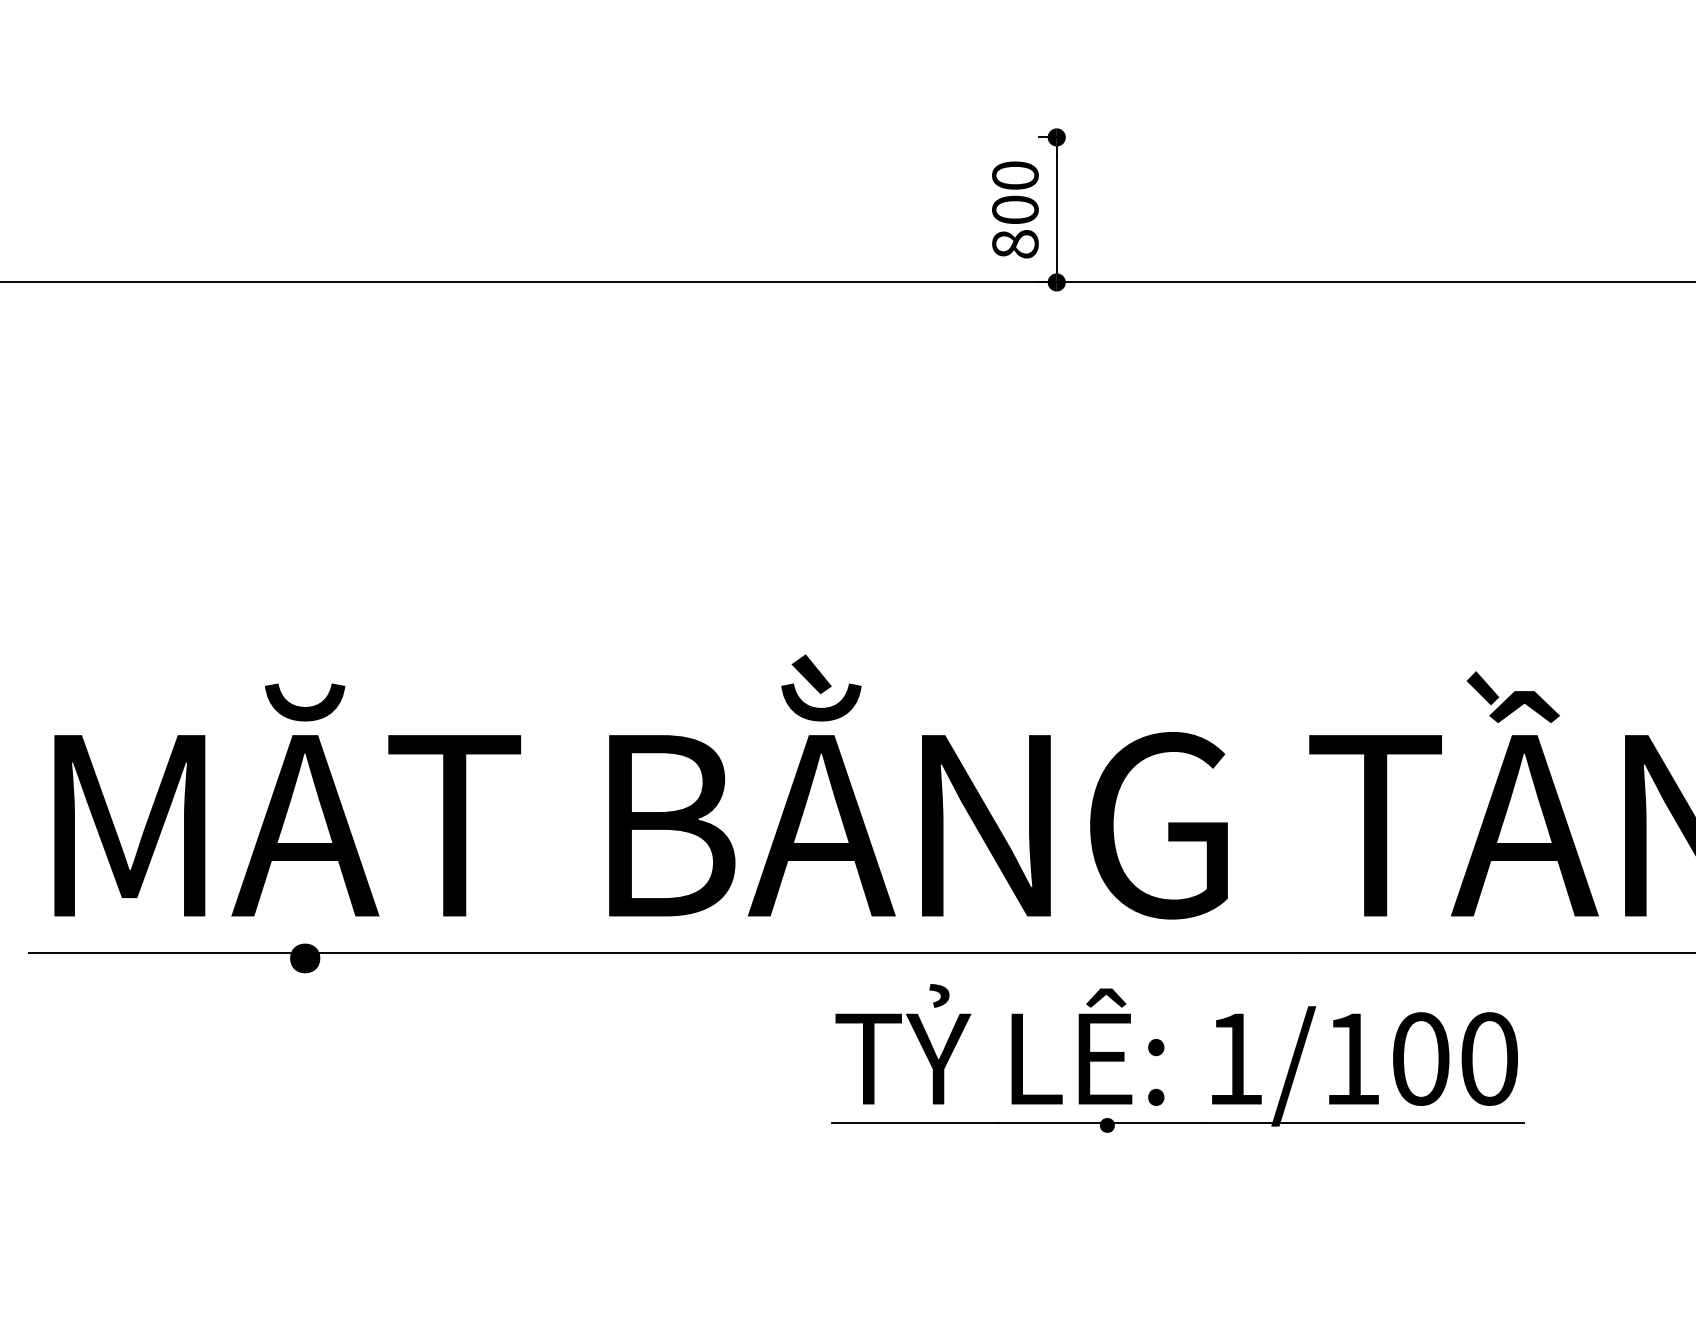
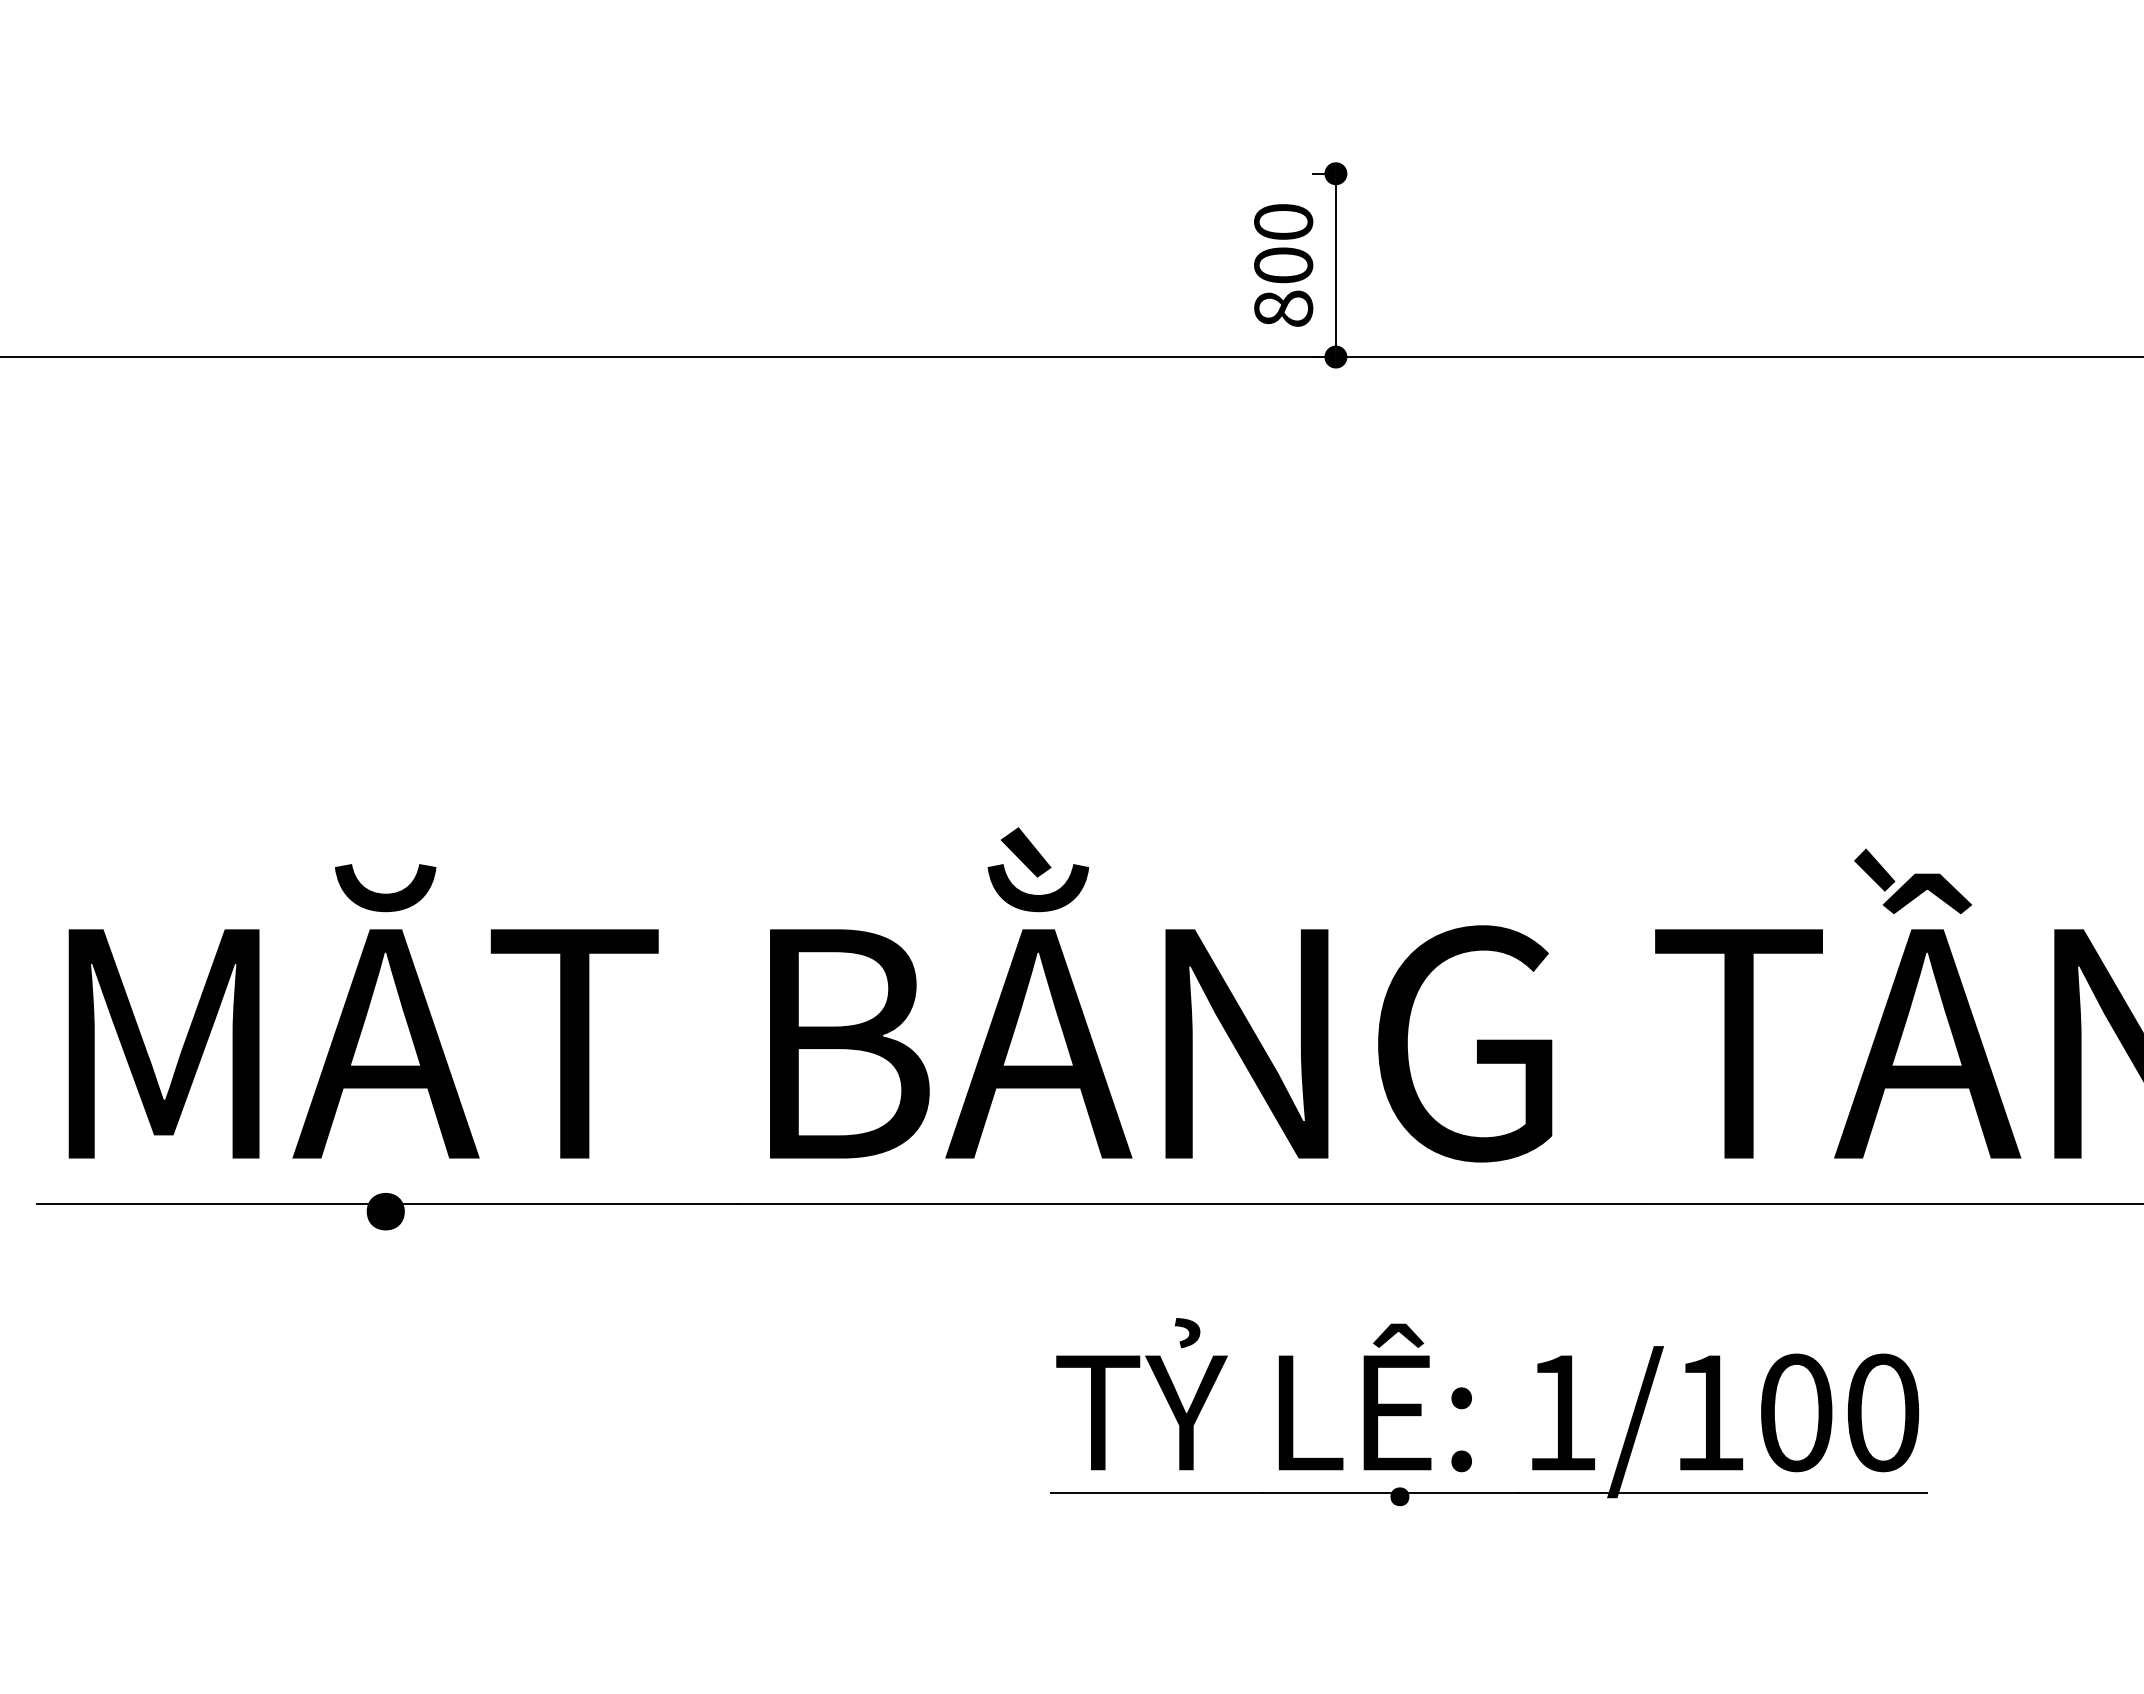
part: (1163, 1052) -> (1470, 1404), moved

